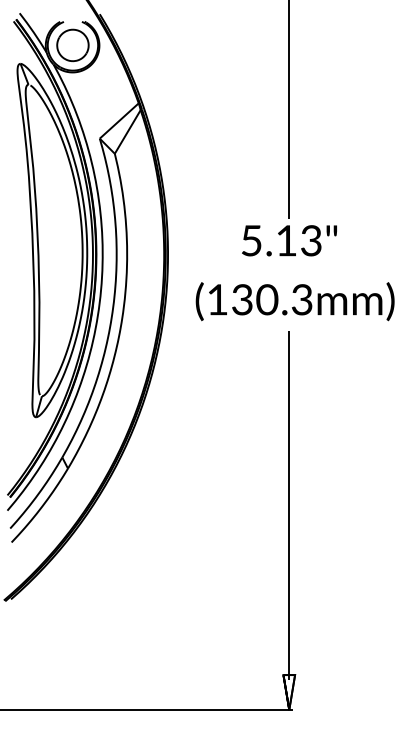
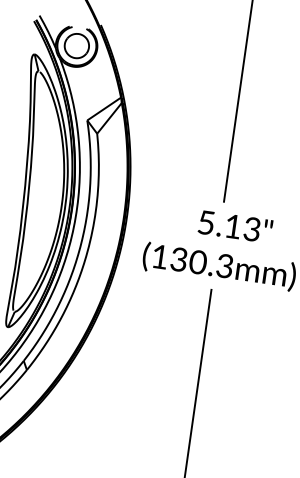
text: (289, 240) -> (235, 226), moved

